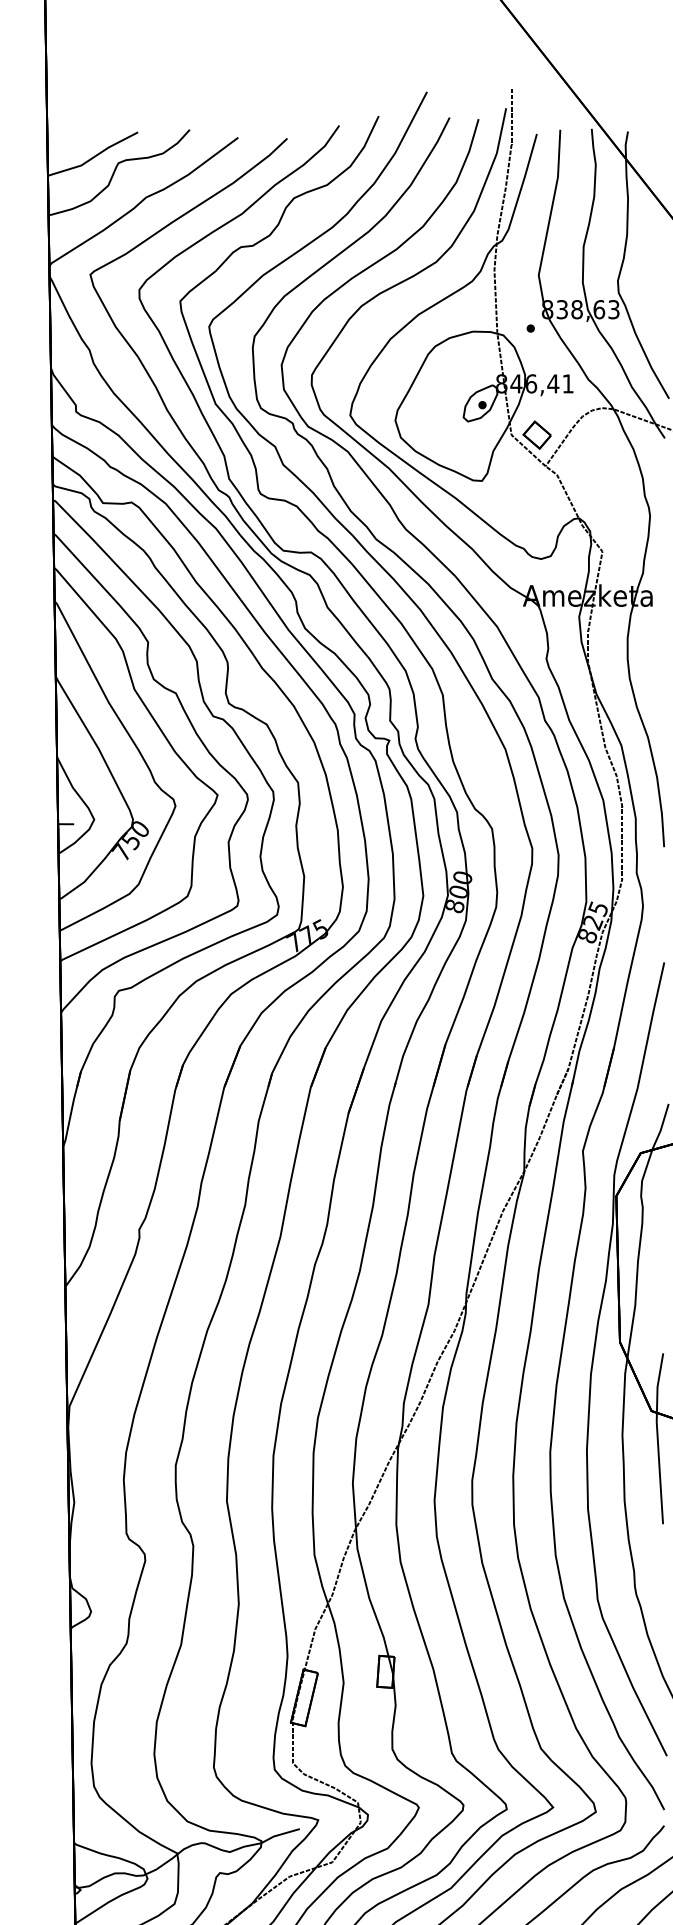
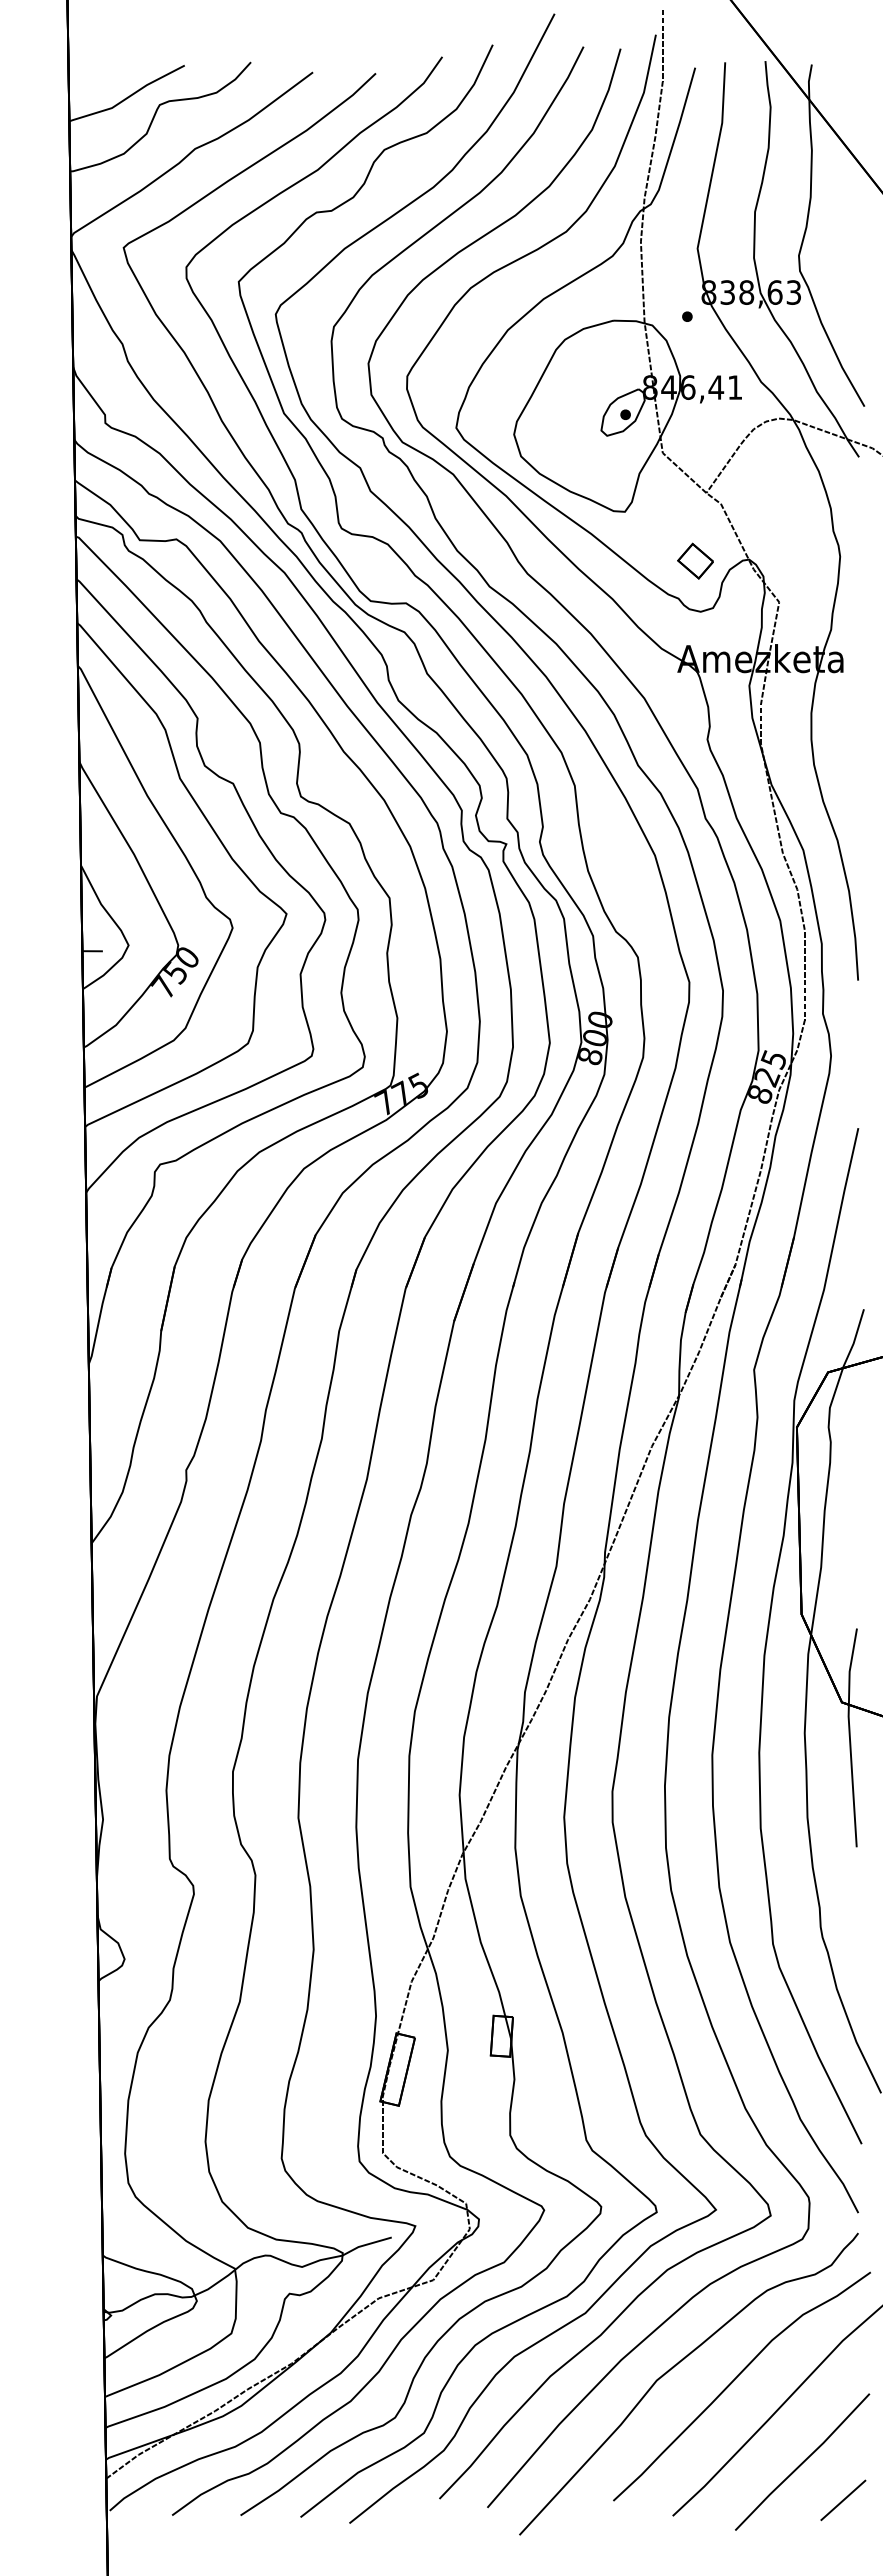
part: (537, 434) -> (695, 560), moved

